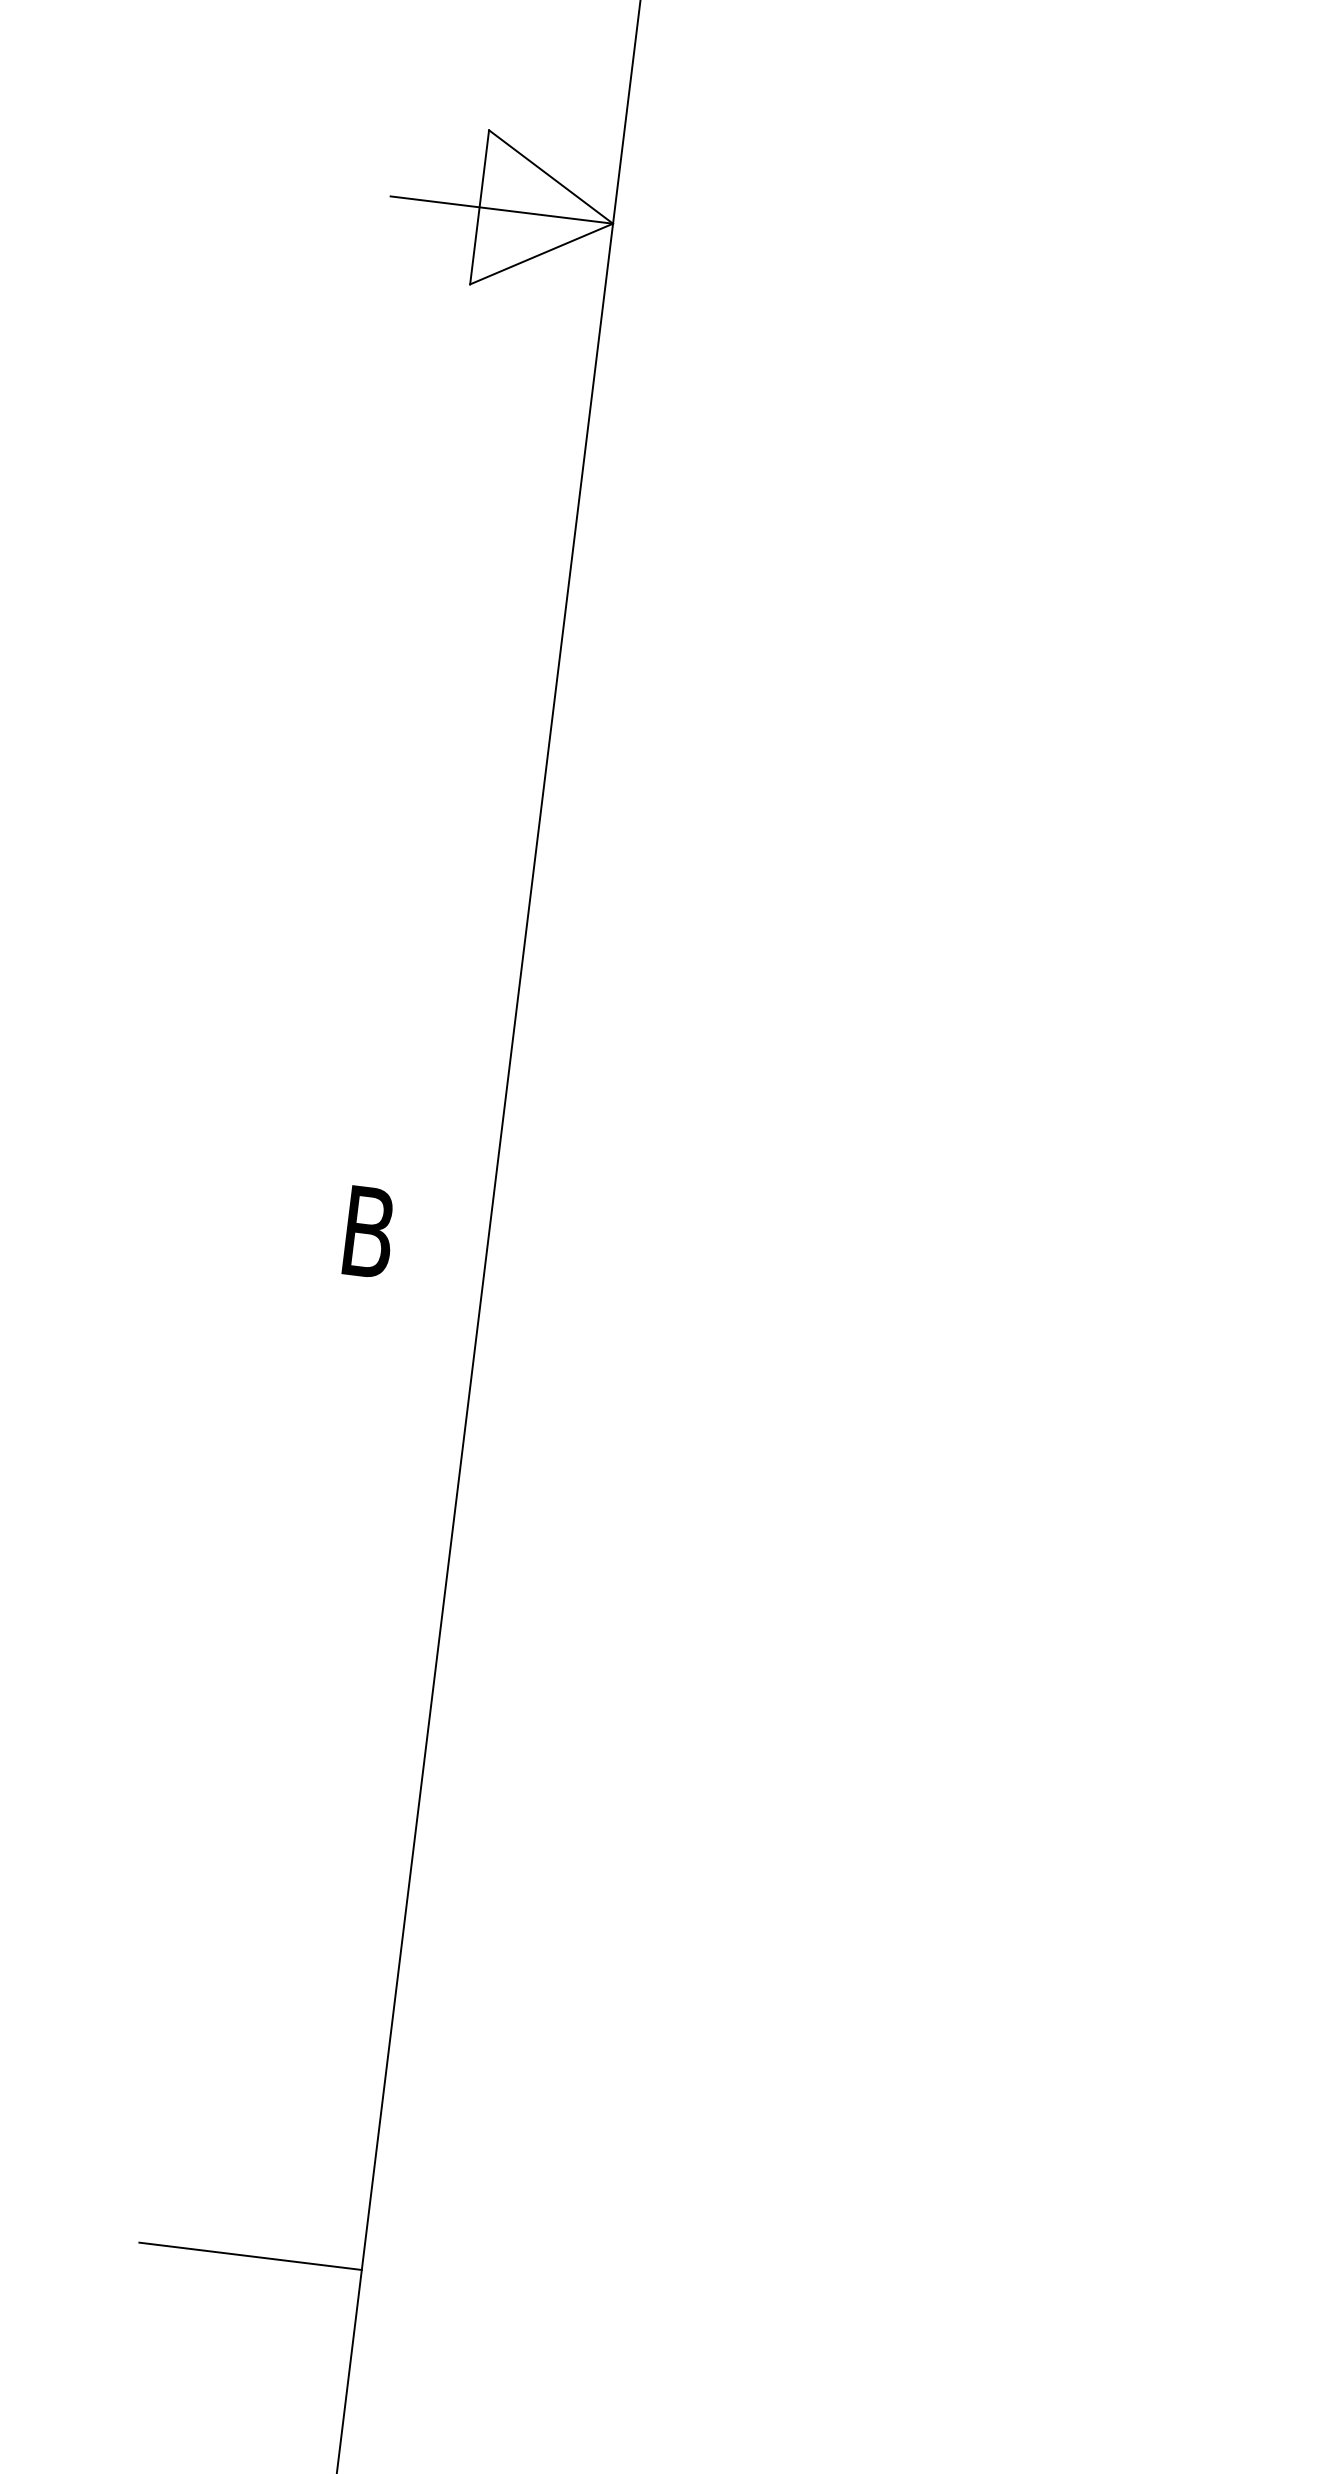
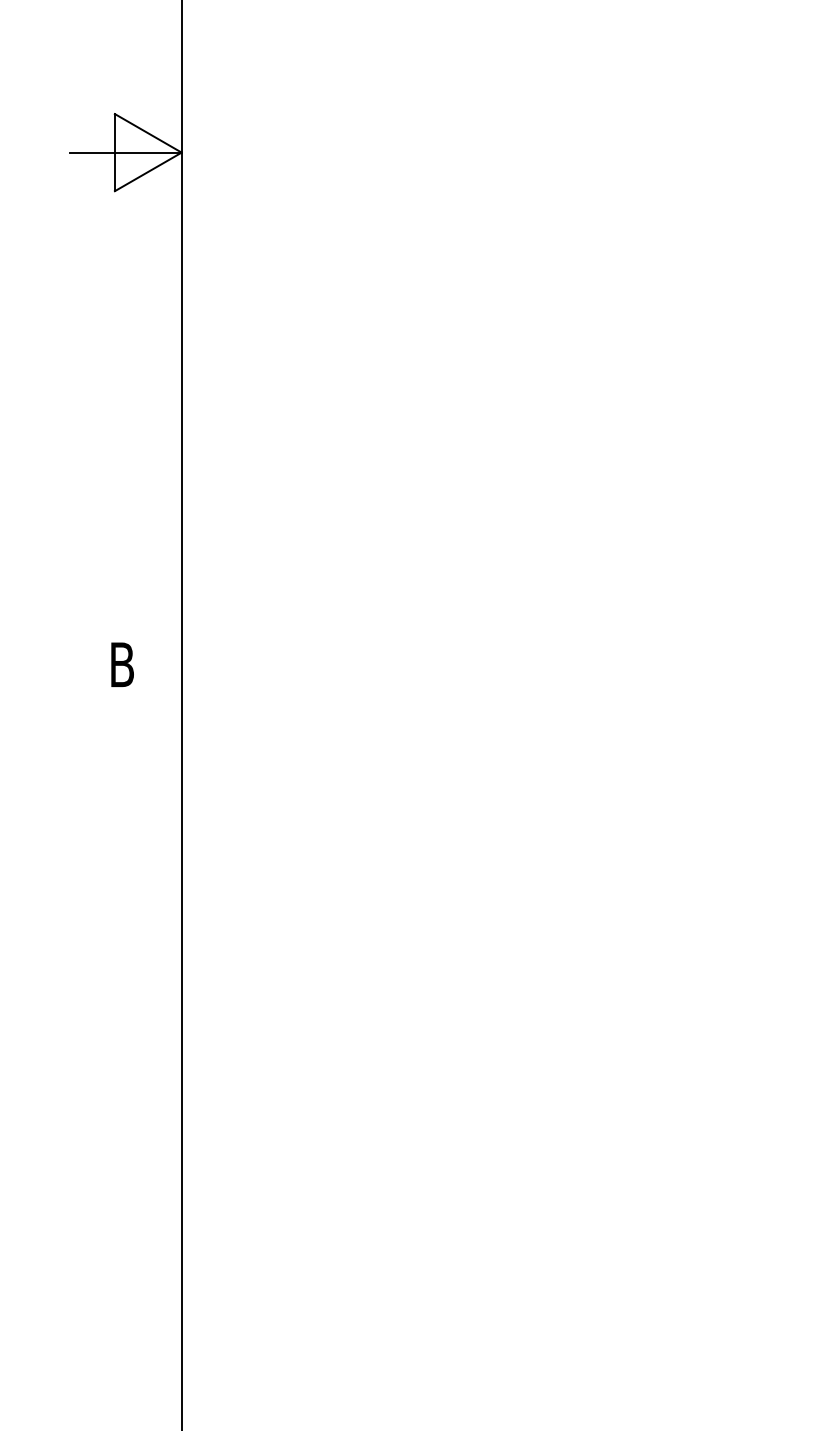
line: (249, 2257) -> (125, 1177), removed

